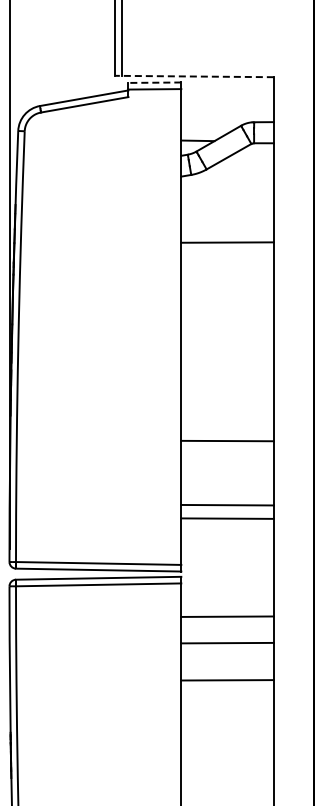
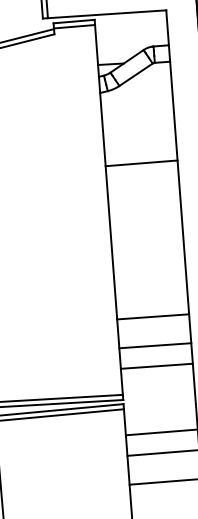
line: (194, 76) -> (104, 14), dashed -> solid
line: (154, 82) -> (73, 21), dashed -> solid
line: (227, 242) -> (141, 163), moved
line: (227, 440) -> (153, 316), moved
line: (227, 518) -> (156, 366), moved

